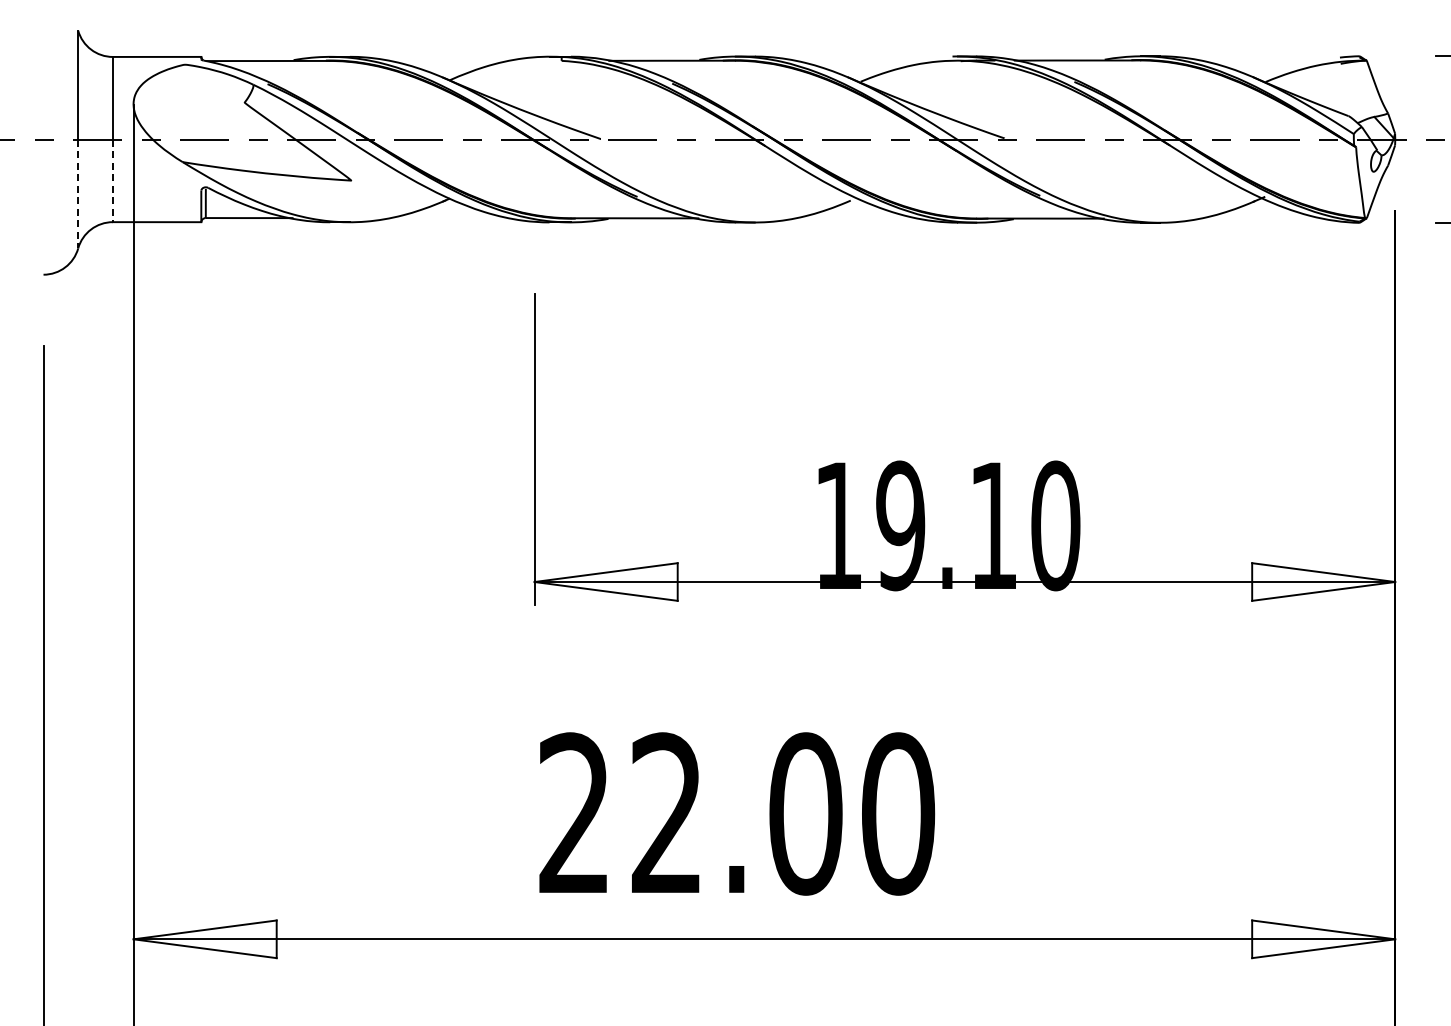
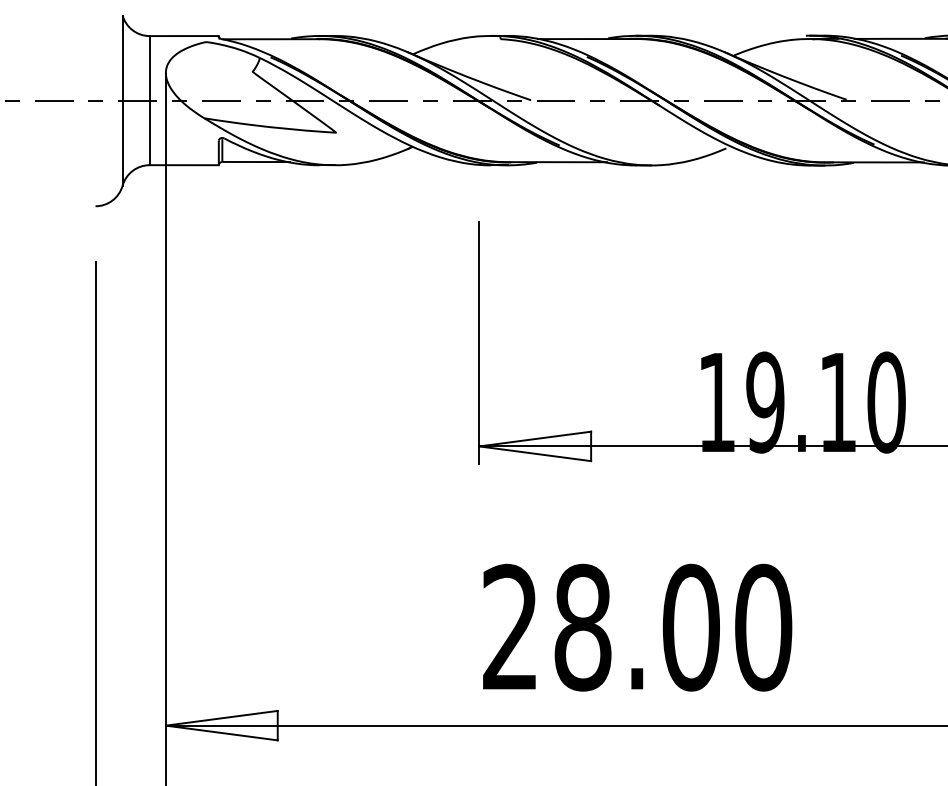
line: (112, 181) -> (149, 133), dashed -> solid
line: (78, 194) -> (122, 143), dashed -> solid
text: (667, 813) -> (583, 627), 22.00 -> 28.00

